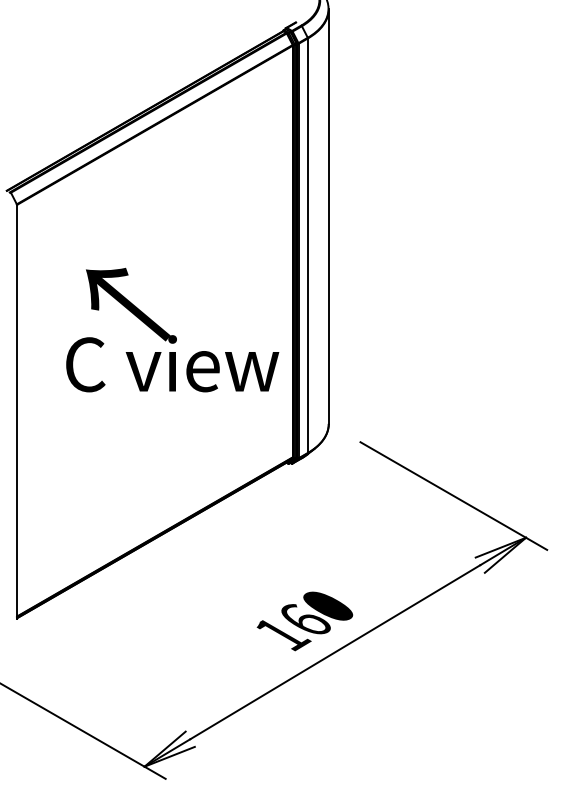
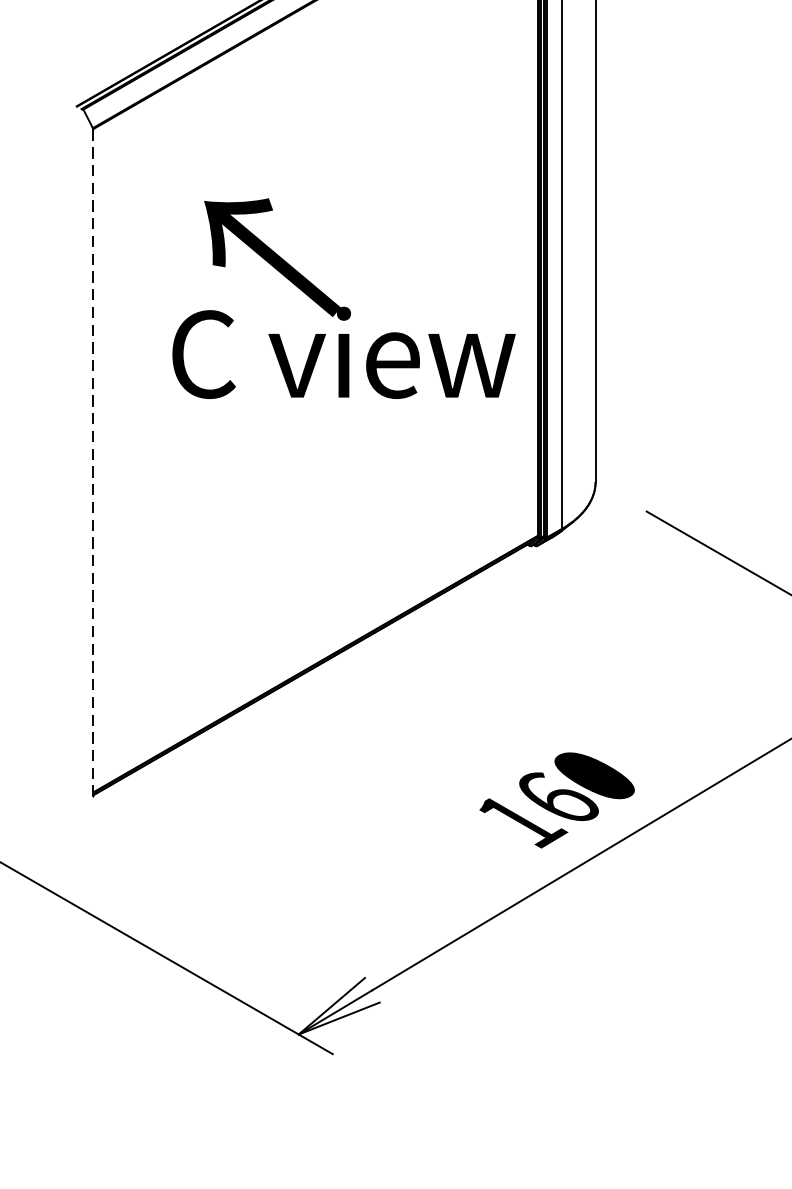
text: (172, 329) -> (343, 297), moved
line: (17, 411) -> (93, 462), solid -> dashed

